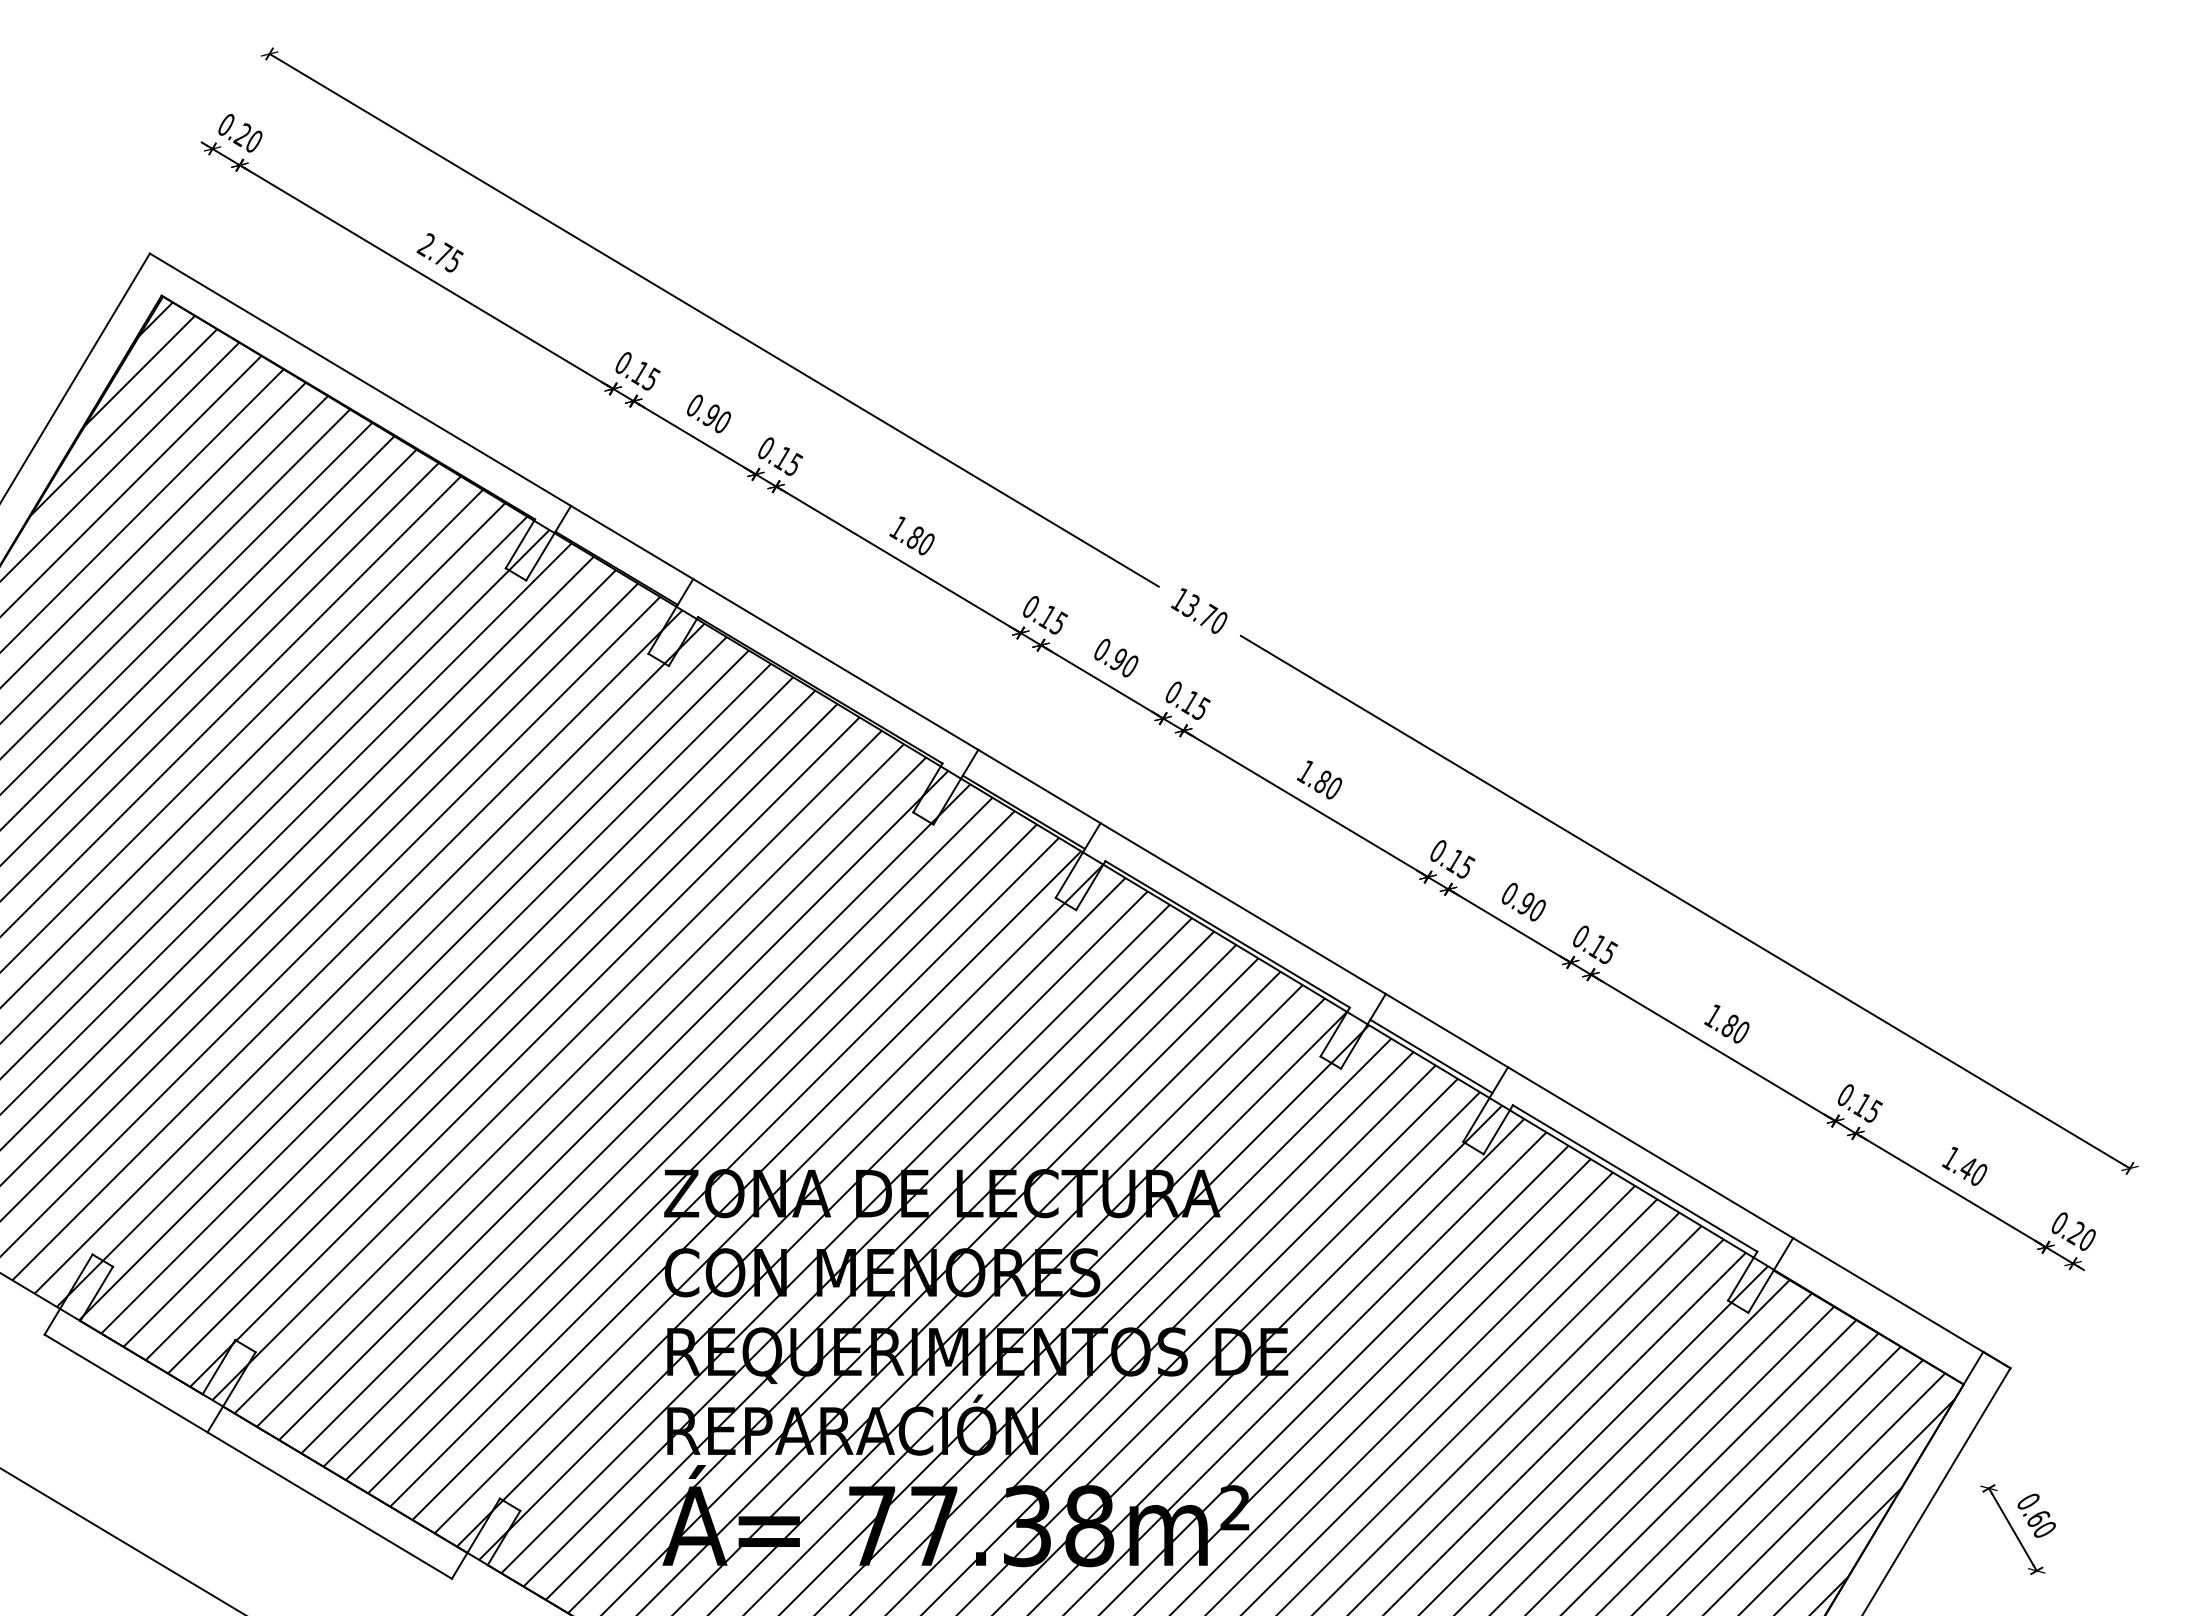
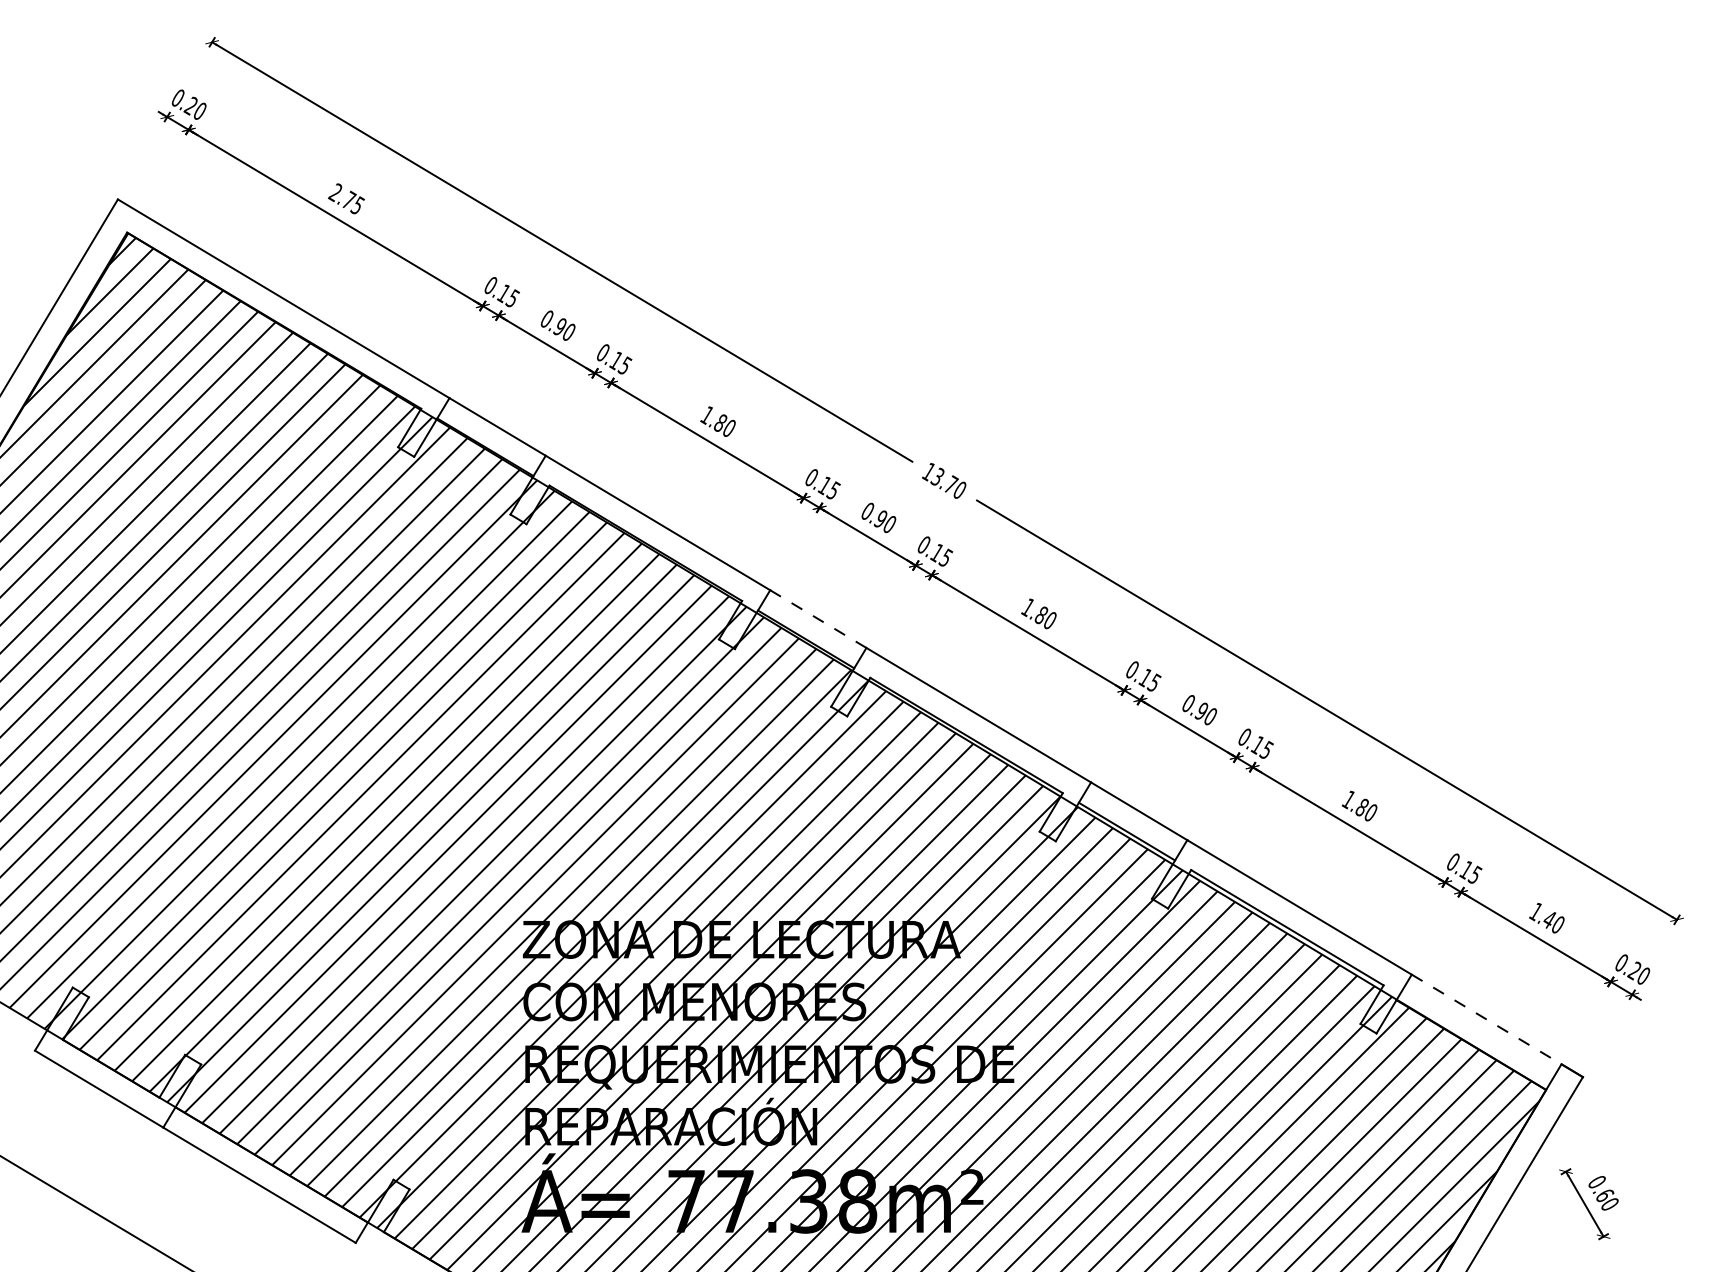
line: (1039, 786) -> (818, 619), solid -> dashed
line: (1888, 1295) -> (1486, 1019), solid -> dashed

